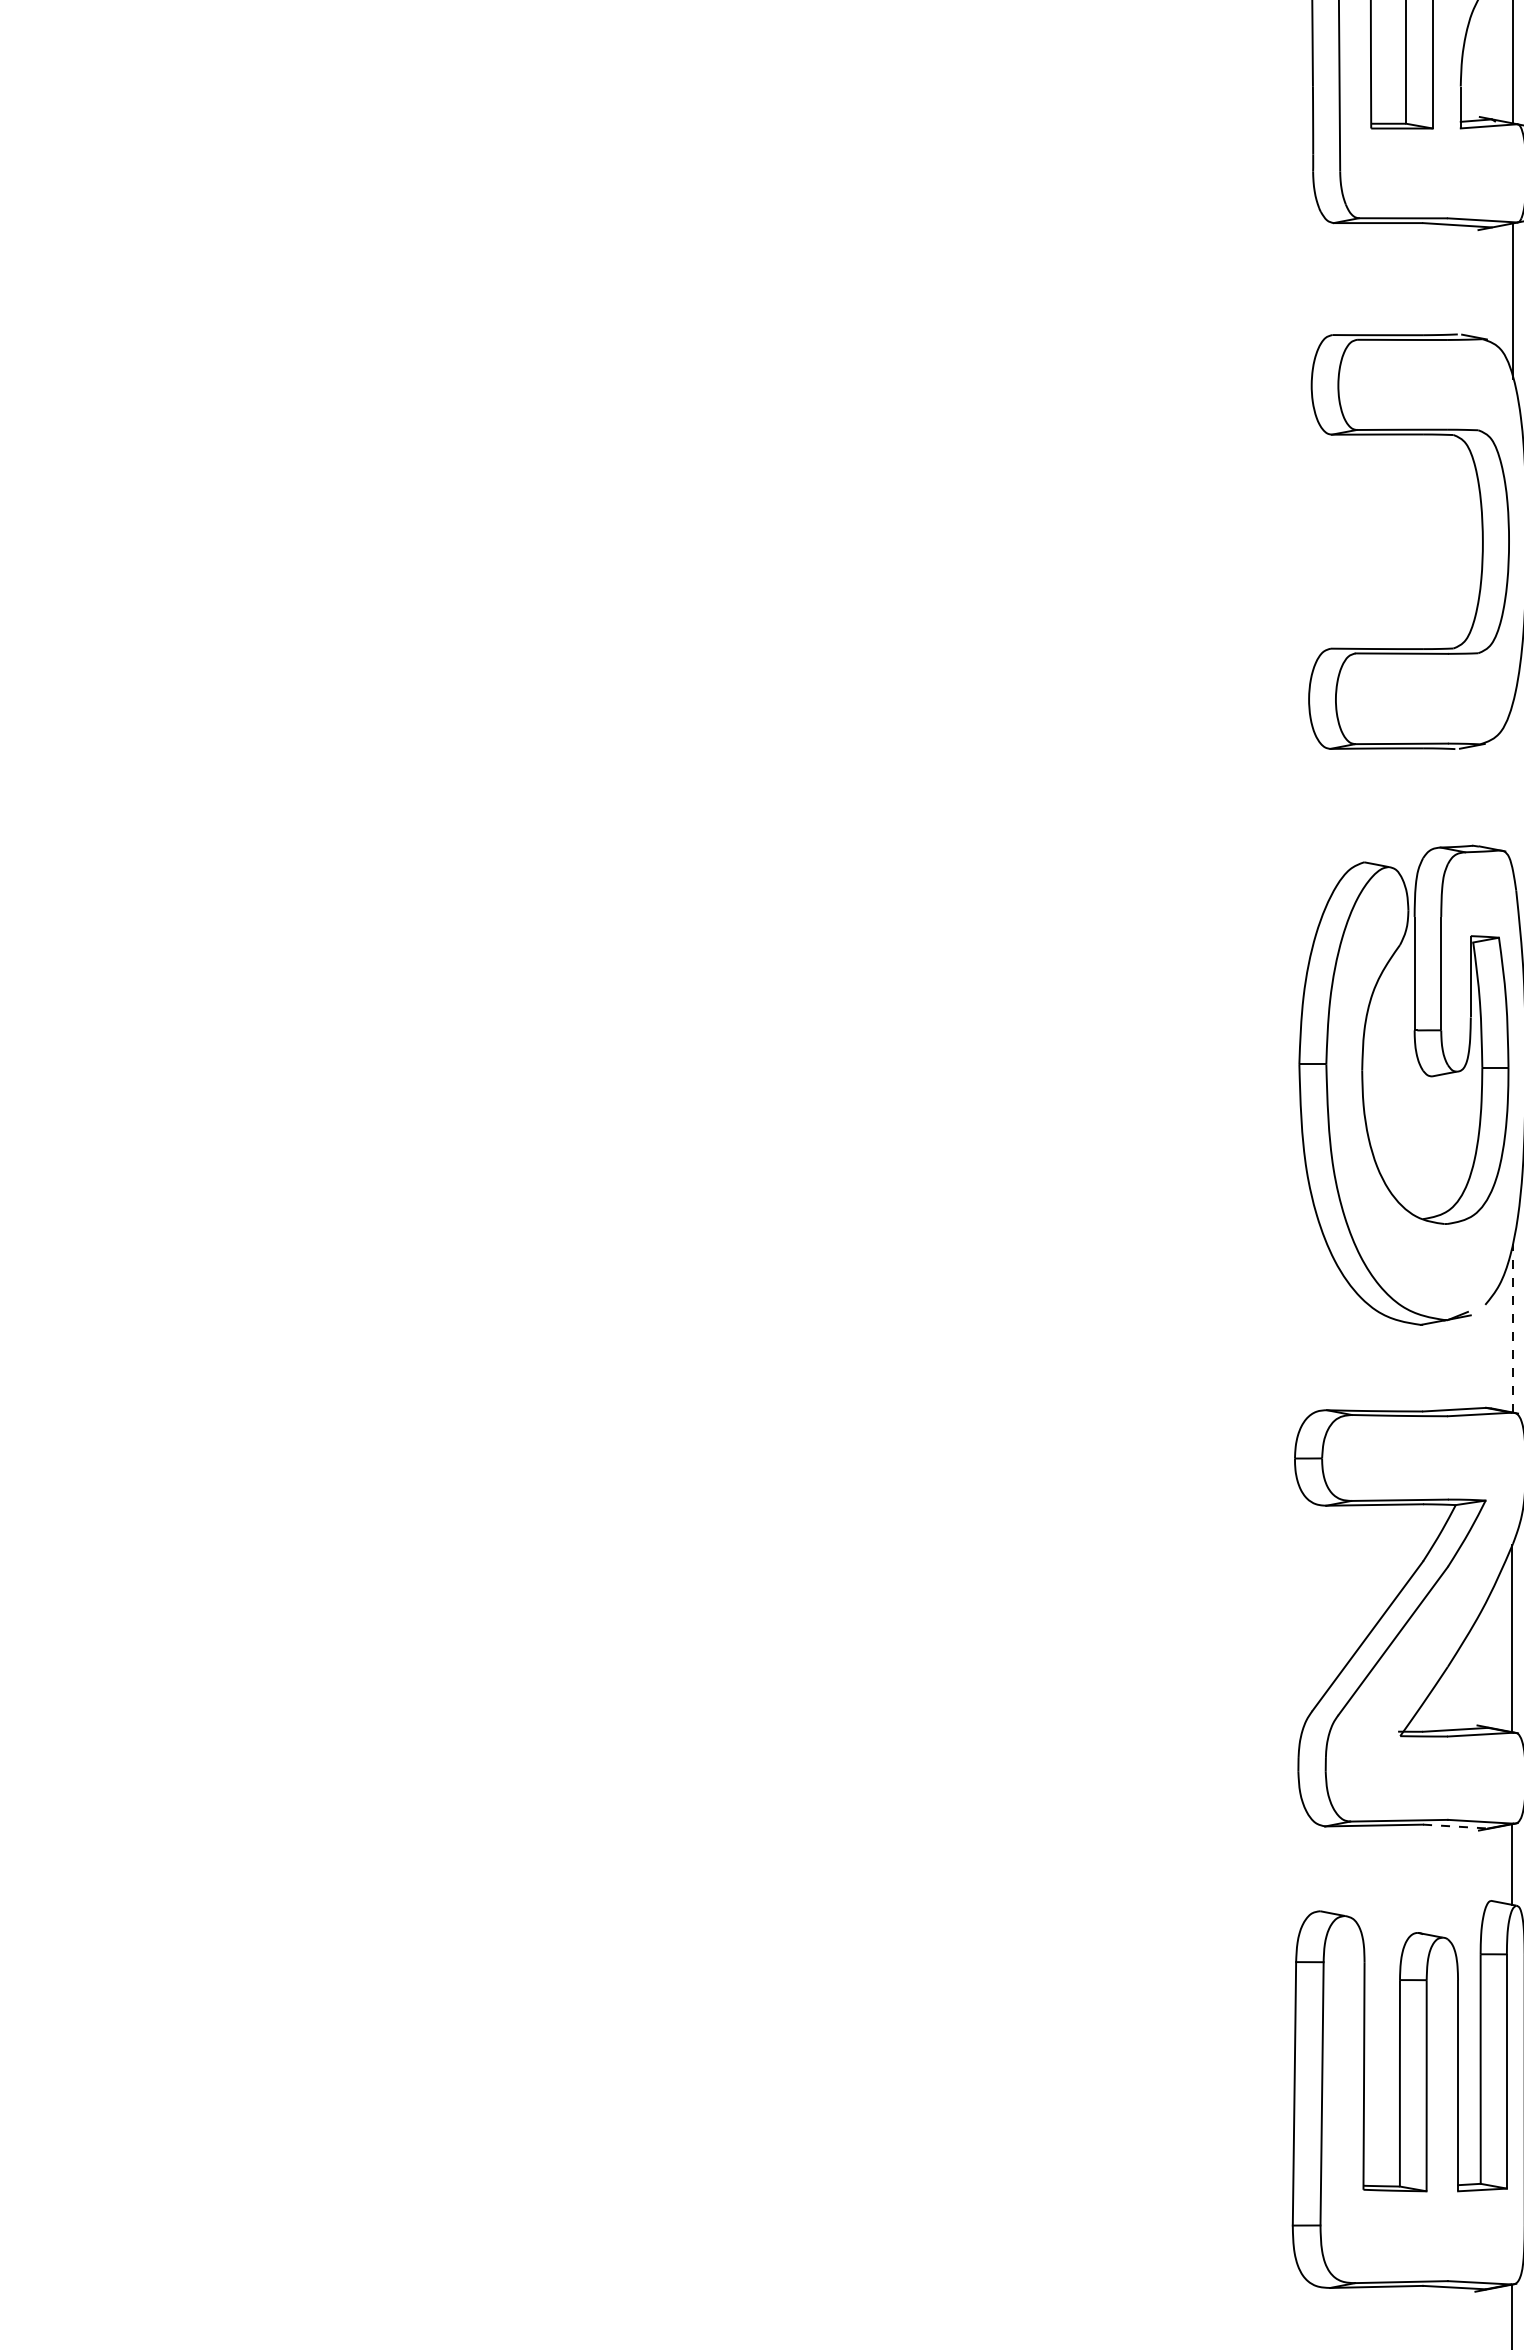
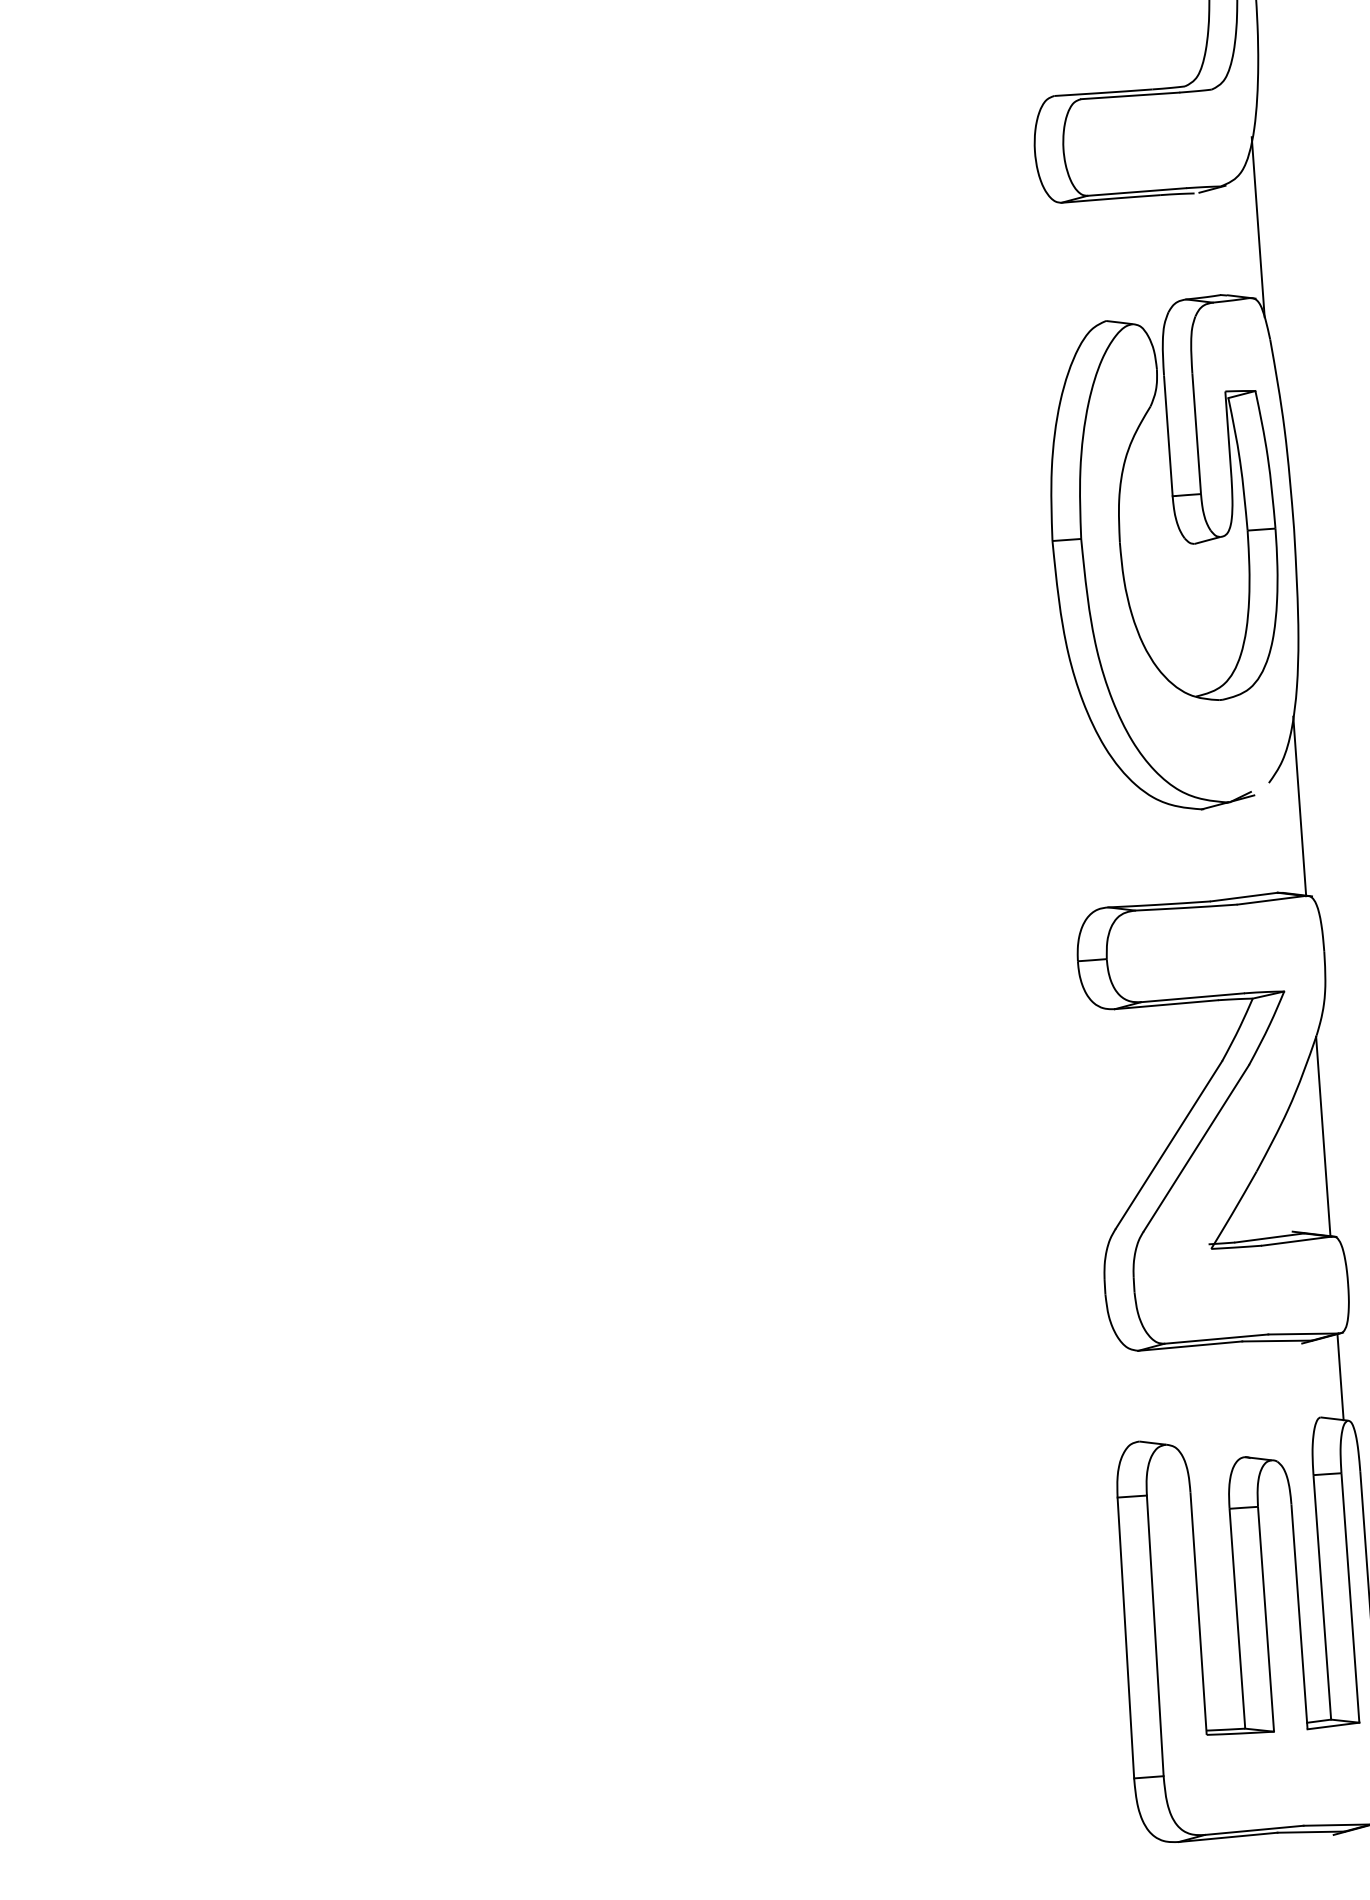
line: (1512, 784) -> (1258, 226), added
line: (1512, 1328) -> (1299, 806), dashed -> solid
line: (1455, 1826) -> (1276, 1340), dashed -> solid

